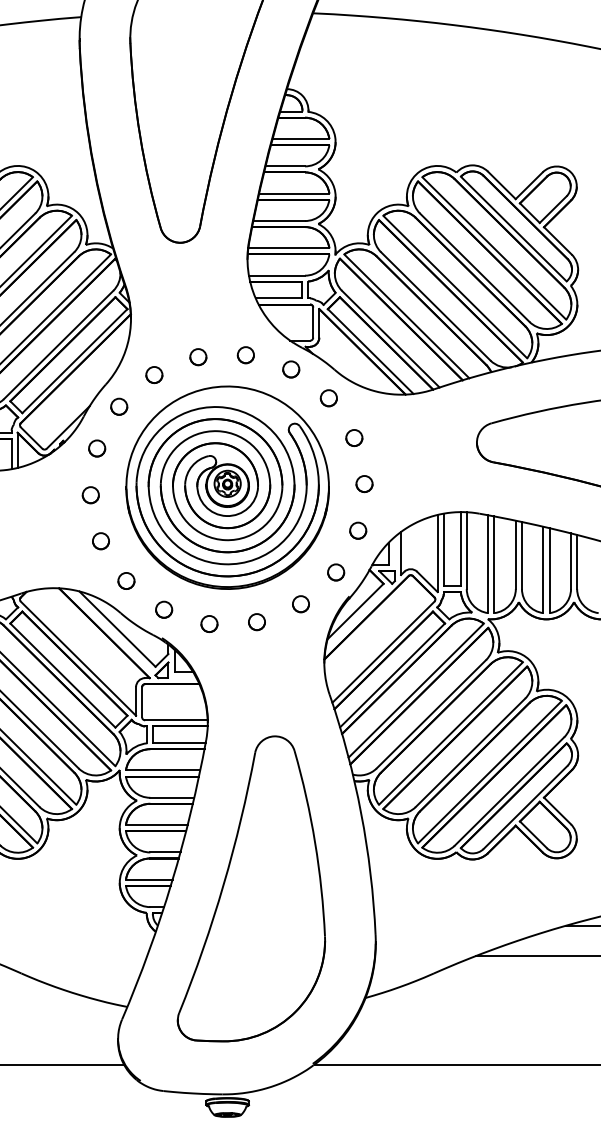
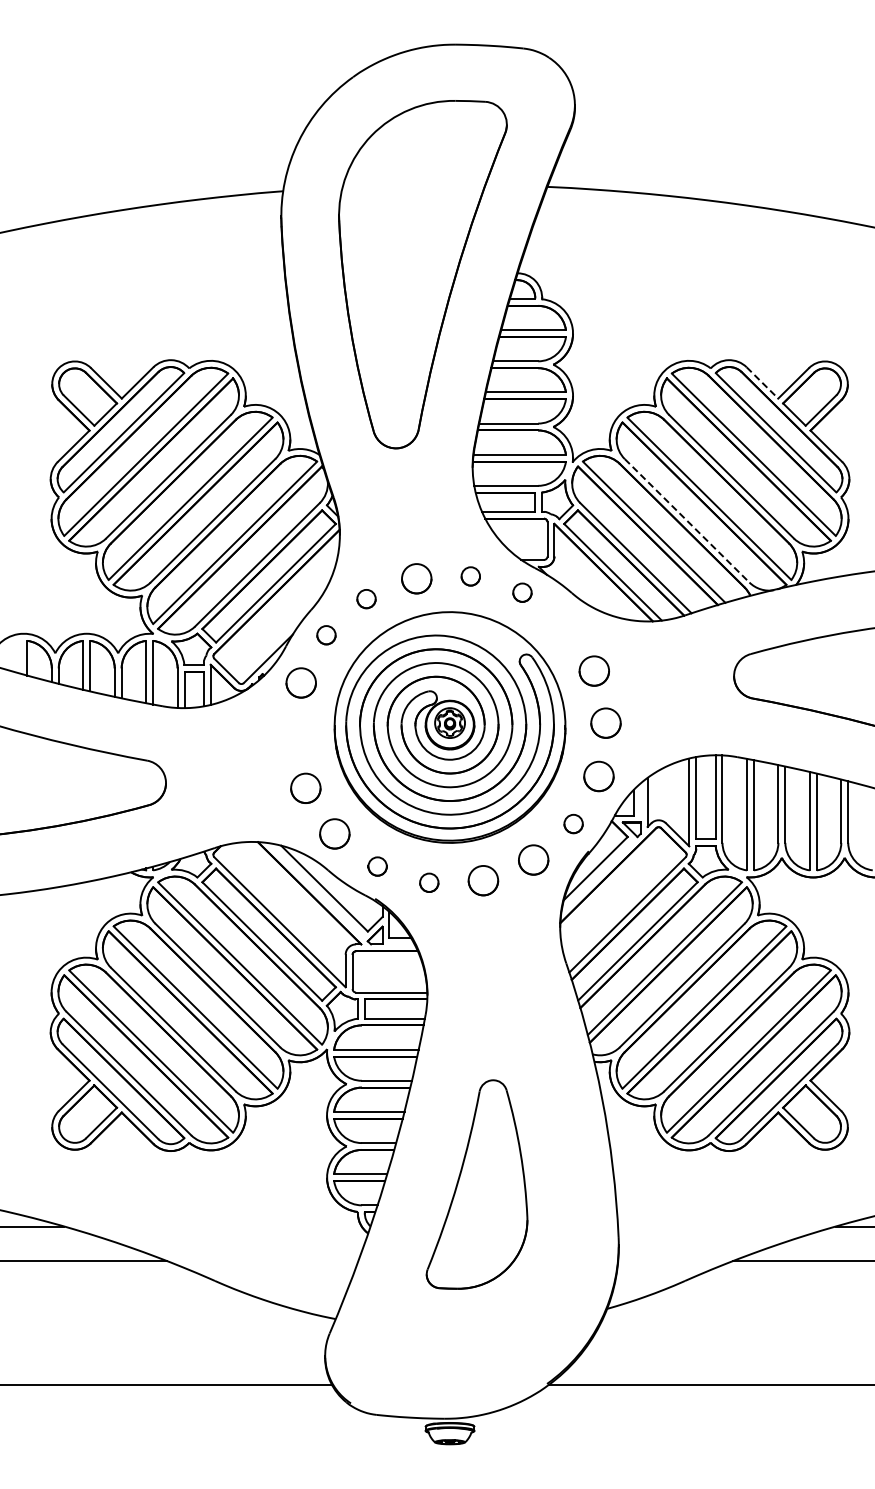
line: (501, 185) -> (762, 383), solid -> dashed
line: (436, 306) -> (687, 520), solid -> dashed
circle: (198, 356) -> (416, 578), size x1.6
circle: (328, 398) -> (565, 625), removed
circle: (354, 437) -> (594, 670), size x1.6
circle: (97, 448) -> (301, 682), size x1.6
part: (364, 484) -> (605, 723), size x1.6
part: (91, 494) -> (294, 735), removed
circle: (357, 530) -> (598, 776), size x1.6
circle: (100, 541) -> (305, 788), size x1.6
circle: (126, 580) -> (334, 833), size x1.6
circle: (300, 604) -> (533, 860), size x1.6
circle: (257, 622) -> (483, 880), size x1.6
part: (250, 888) -> (476, 1184), size x0.6

